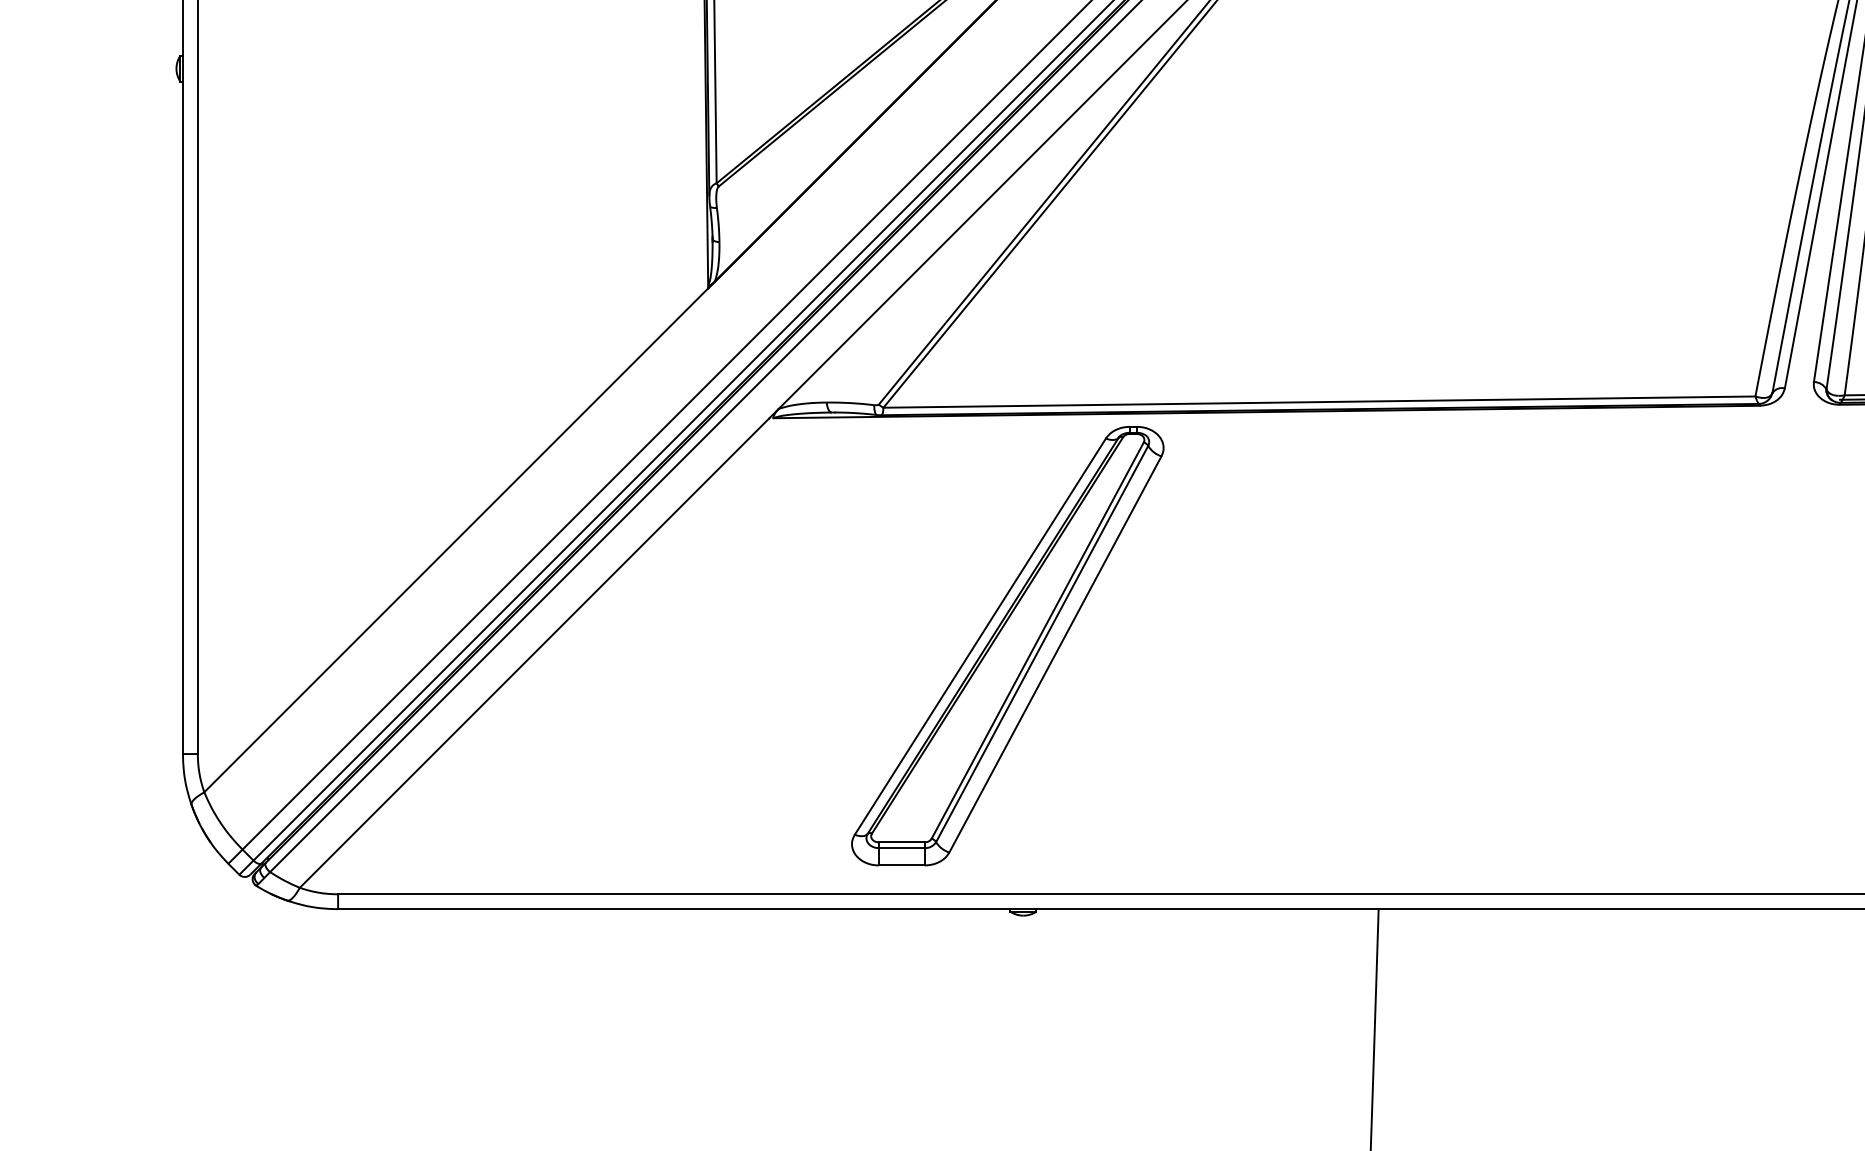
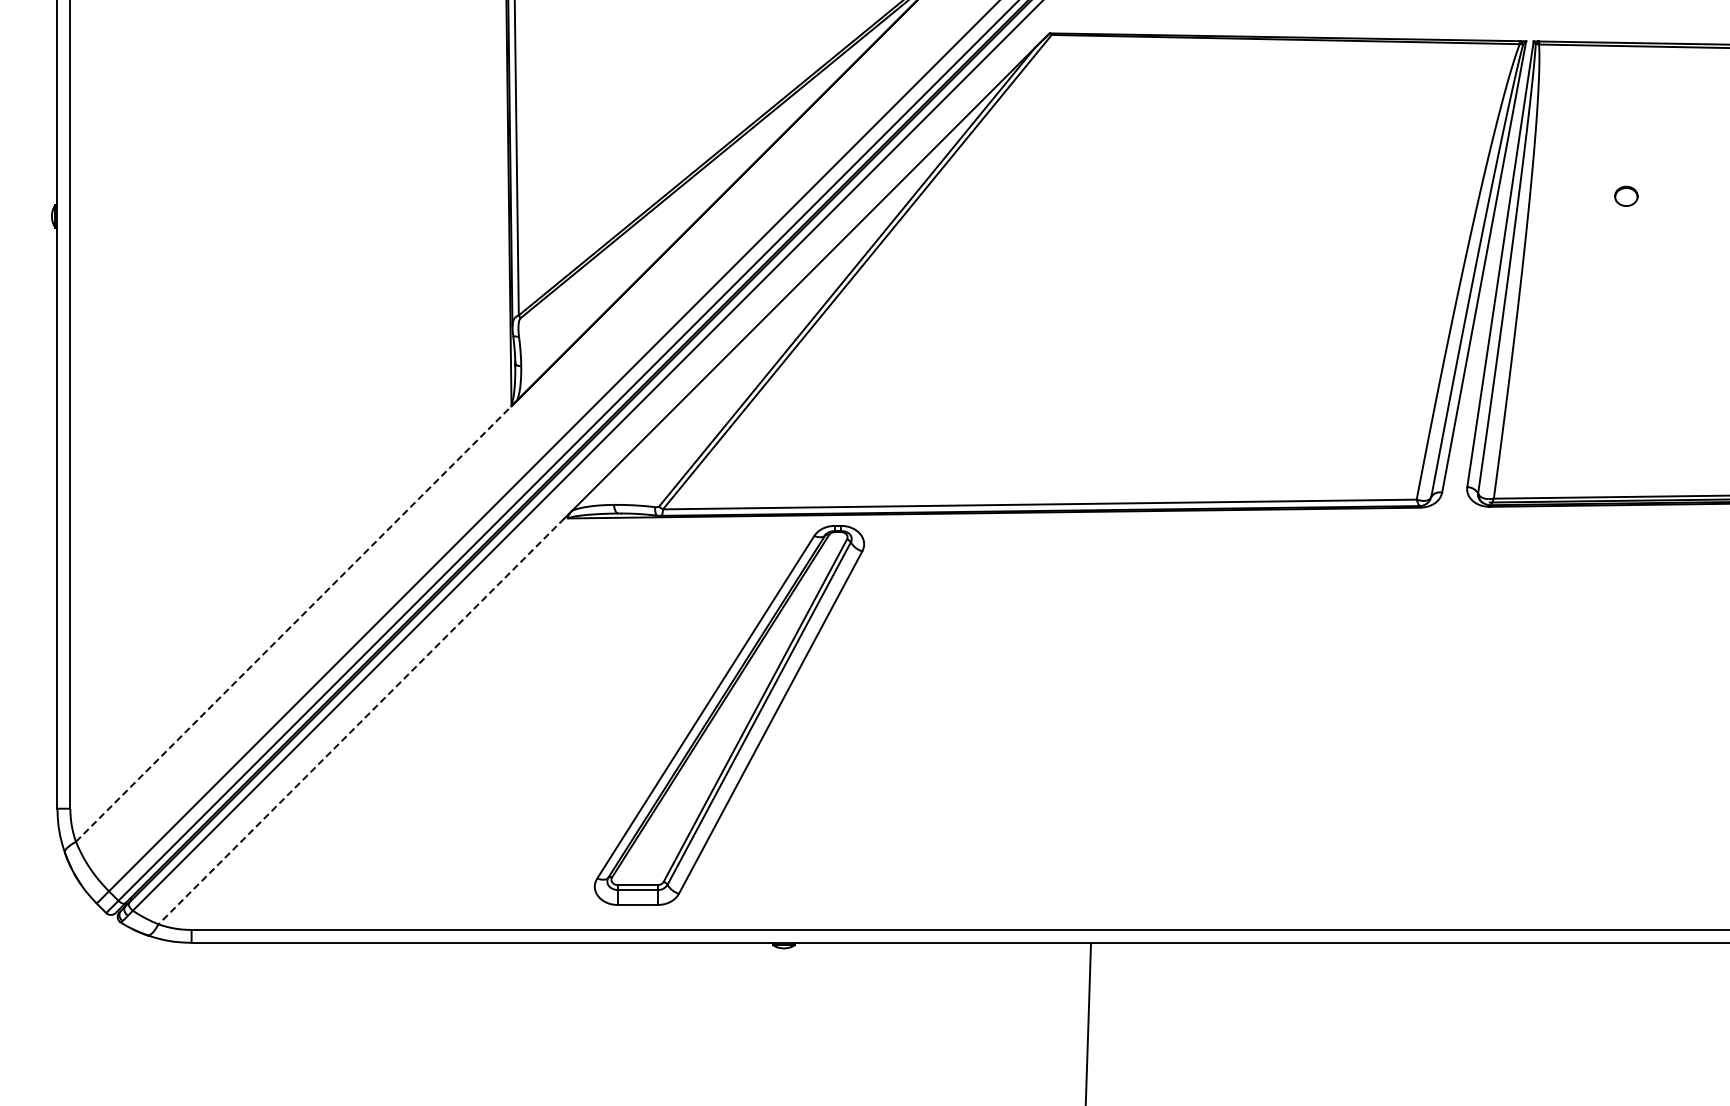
line: (455, 540) -> (293, 624), solid -> dashed
part: (1007, 646) -> (729, 715), moved
line: (534, 653) -> (361, 721), solid -> dashed

